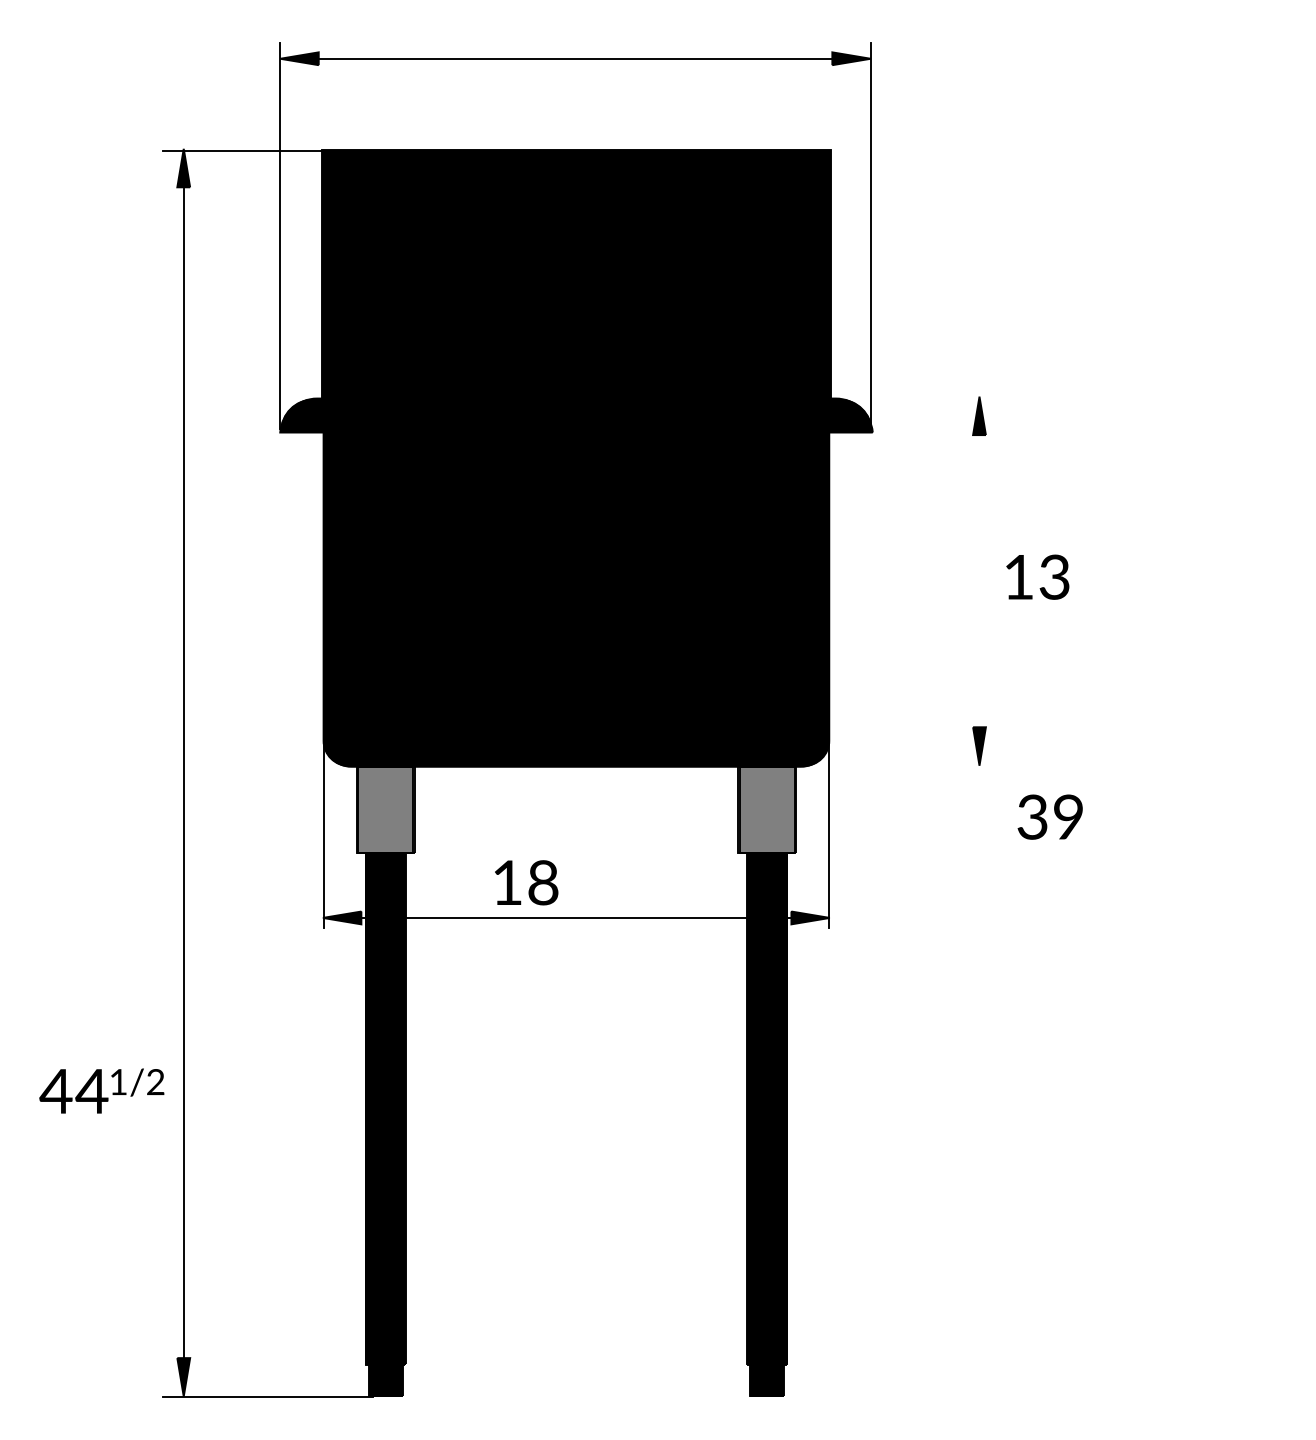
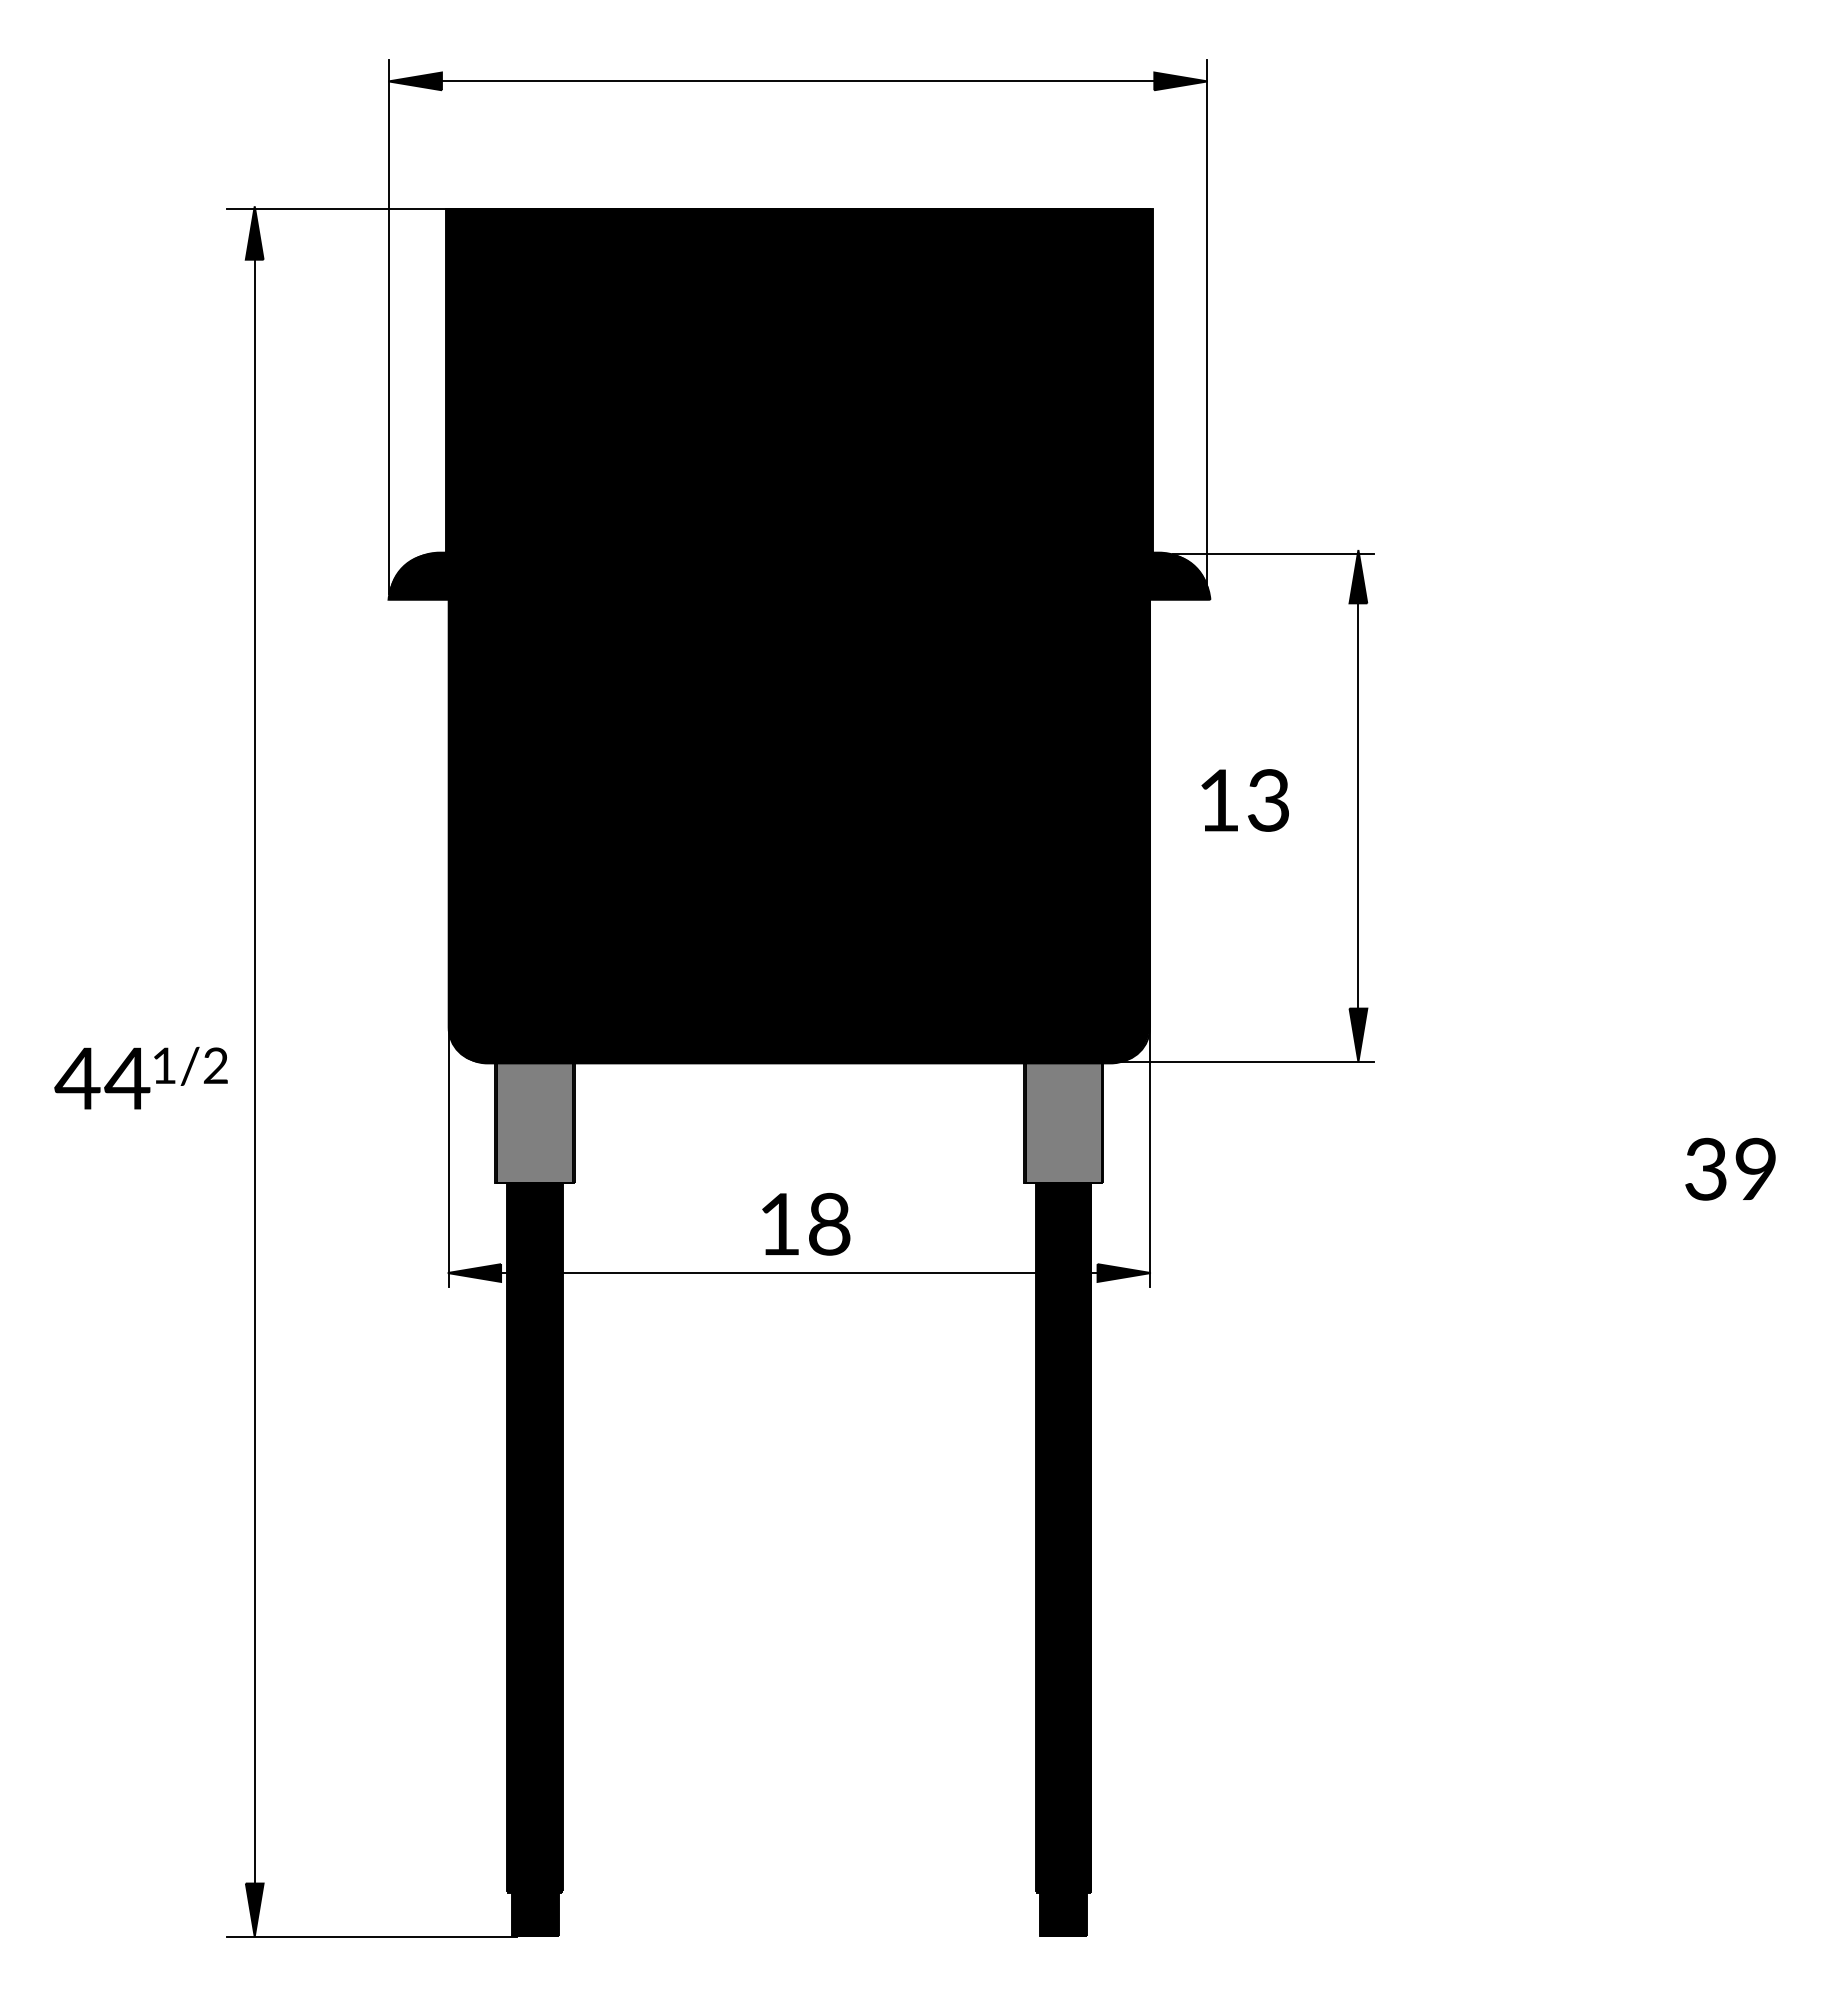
line: (918, 399) -> (1273, 554), added
text: (1037, 577) -> (1244, 800), moved
line: (979, 583) -> (1358, 809), added
line: (899, 766) -> (1247, 1062), added
text: (1050, 816) -> (1730, 1168), moved
text: (526, 882) -> (806, 1223), moved
text: (101, 1090) -> (140, 1077), moved

